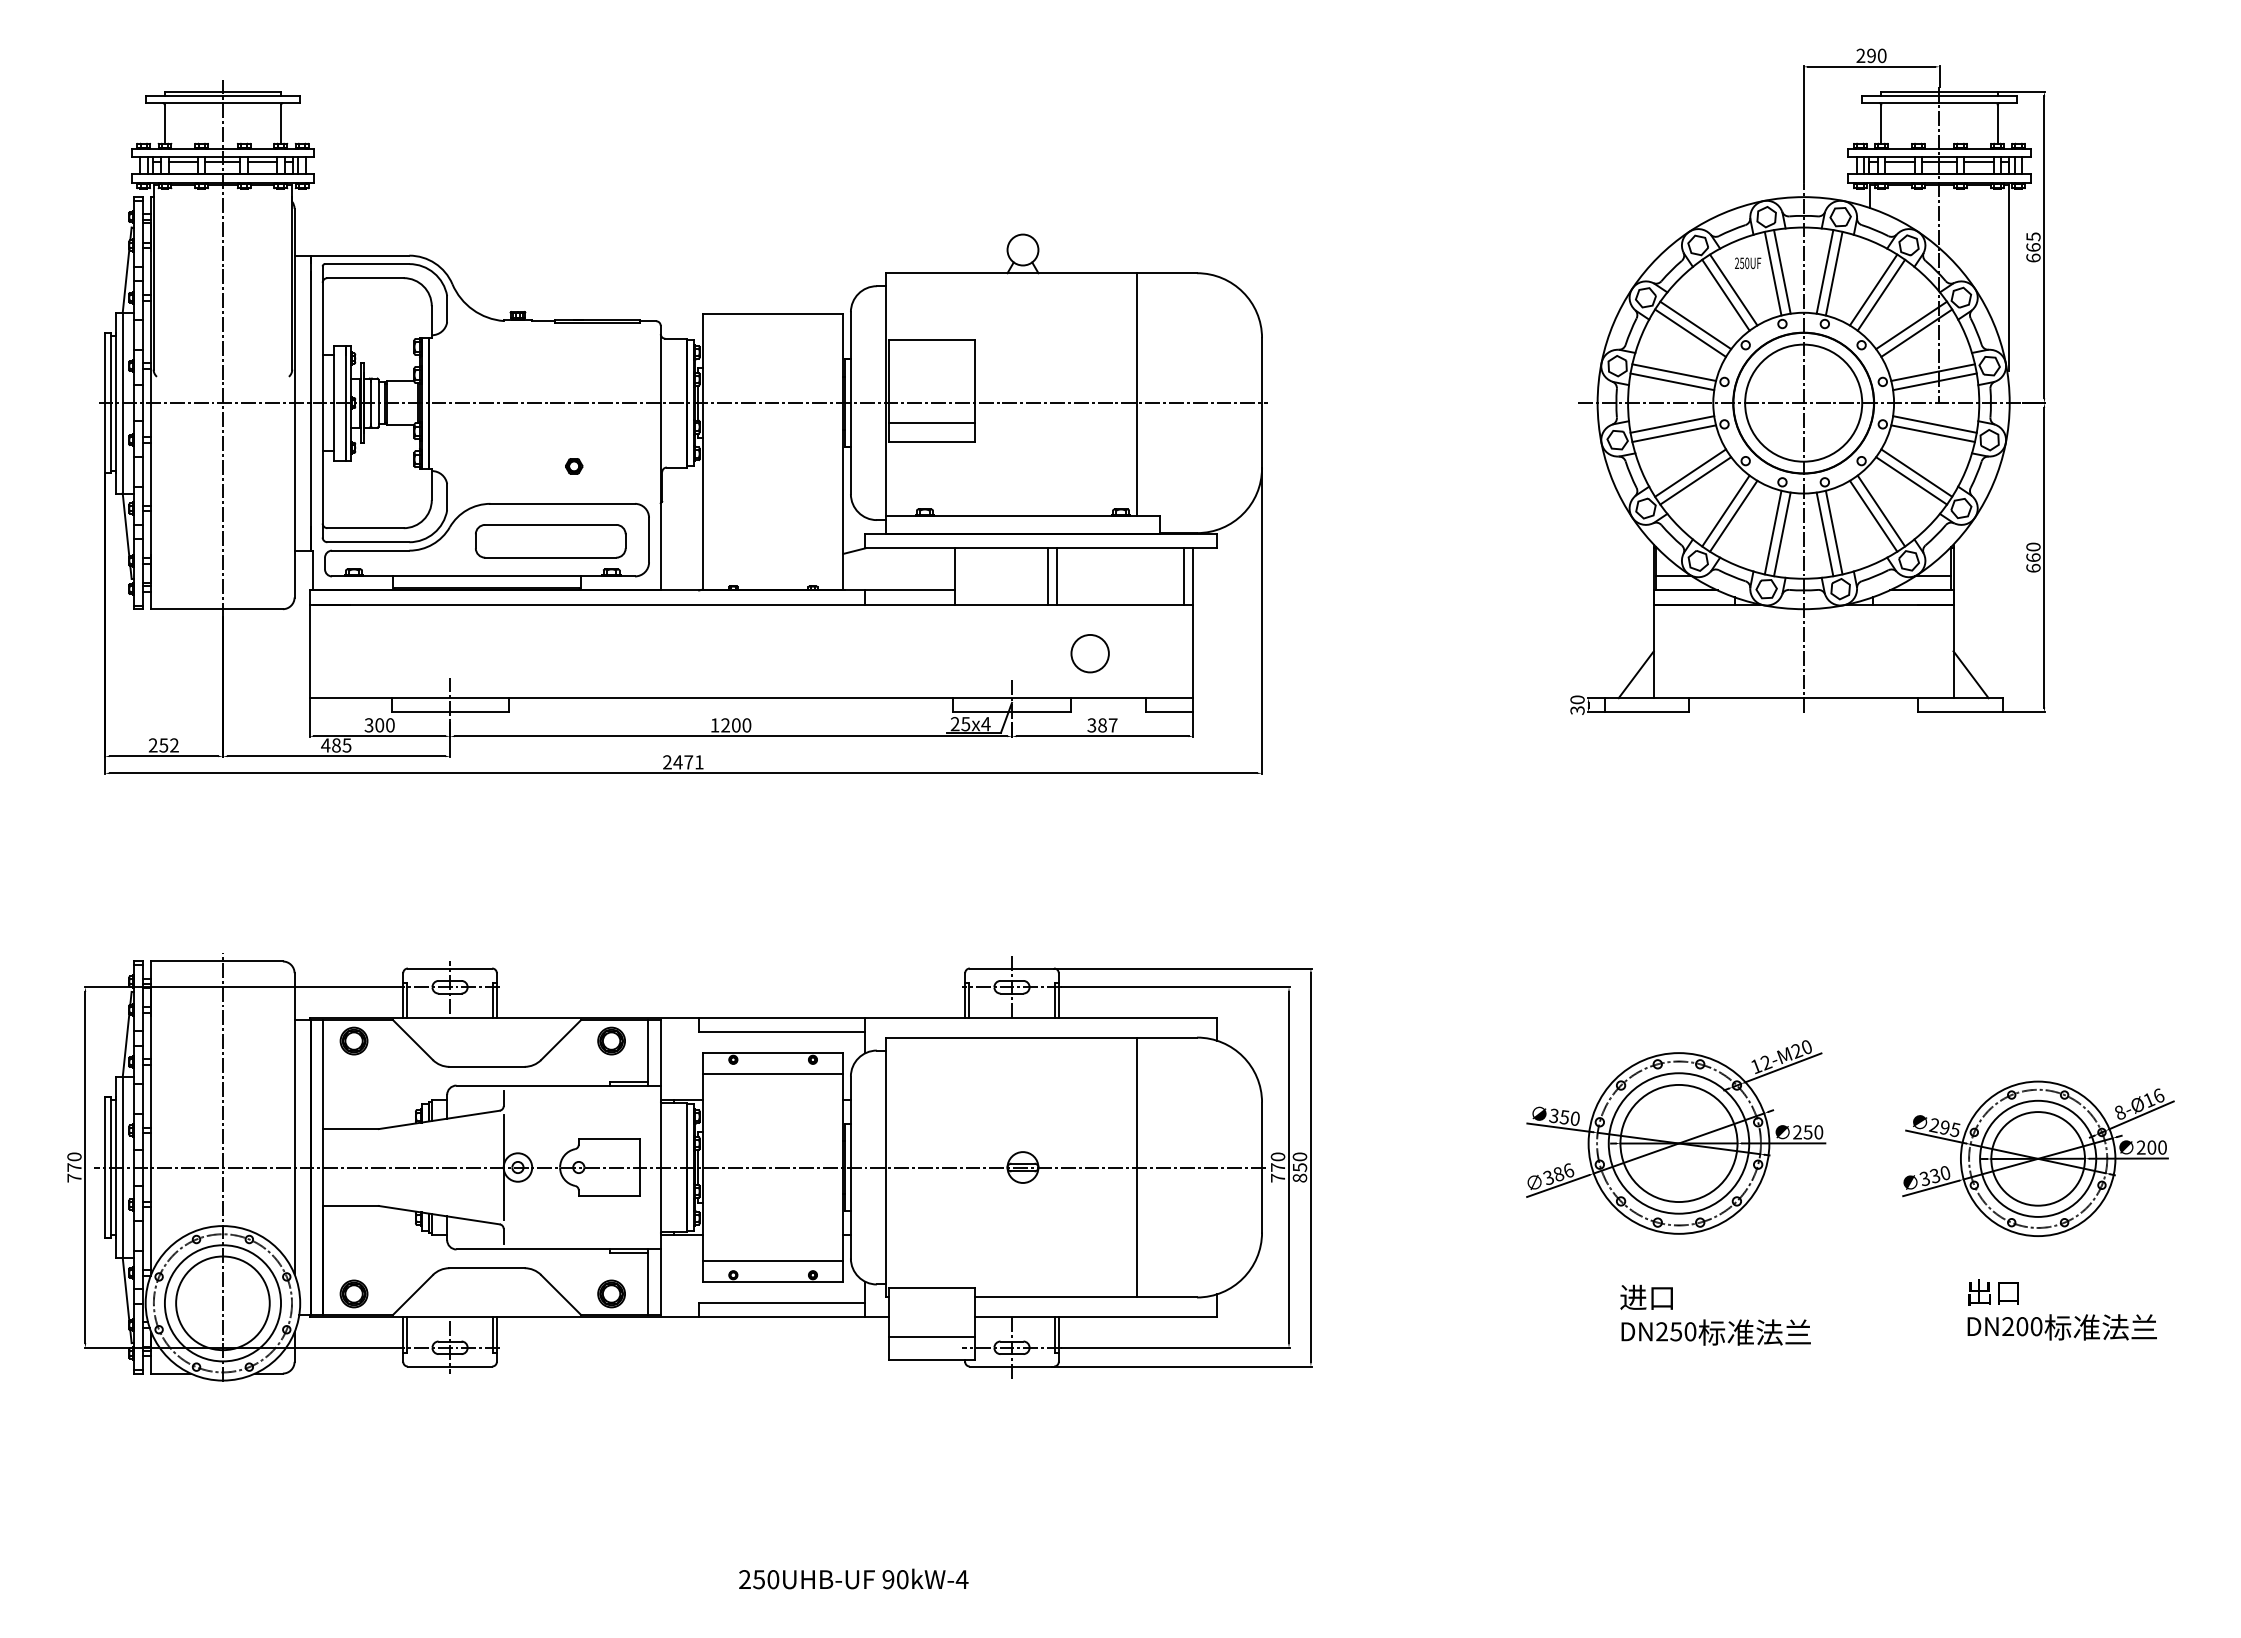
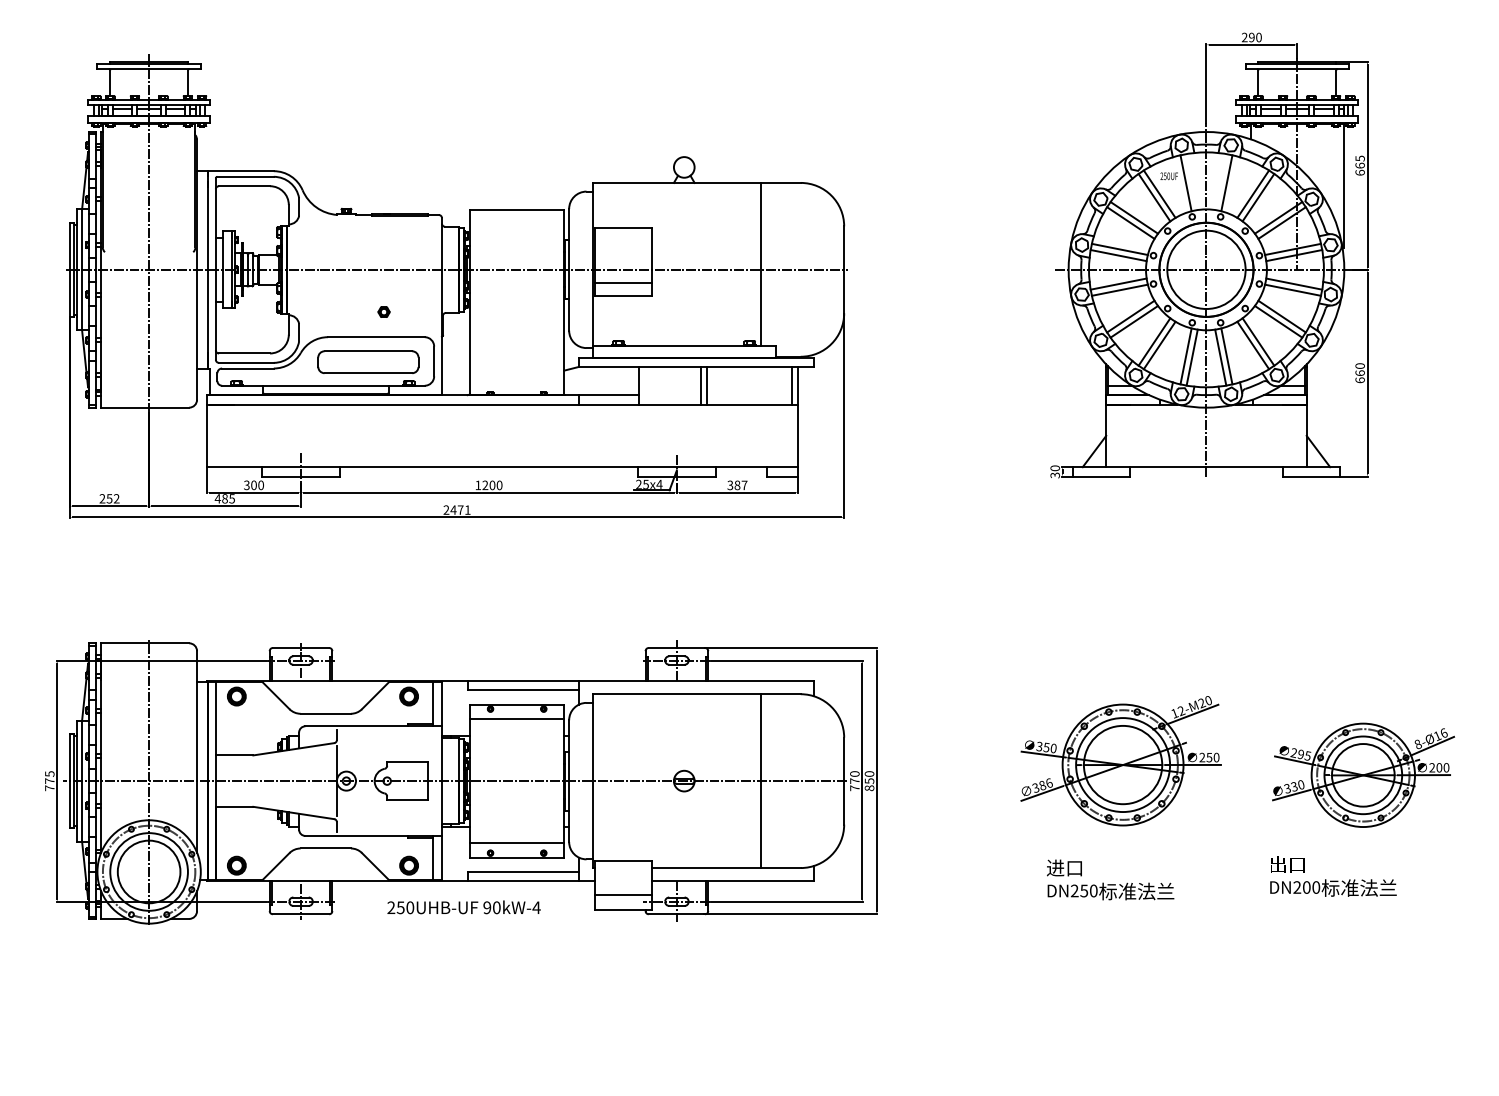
line: (1781, 272) -> (1191, 182), removed
line: (1824, 272) -> (1220, 182), removed
circle: (1089, 653) -> (728, 437), removed
text: (73, 1156) -> (49, 773), 770 -> 775
text: (2062, 1310) -> (1333, 876), moved
text: (1715, 1314) -> (1110, 879), moved
text: (852, 1579) -> (463, 907), moved

